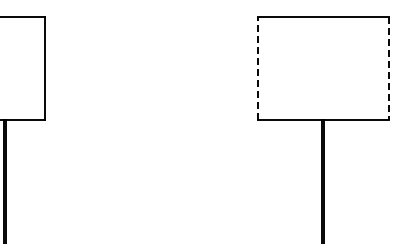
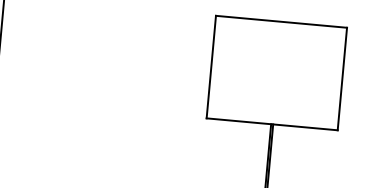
line: (257, 67) -> (211, 66), dashed -> solid
line: (389, 68) -> (342, 79), dashed -> solid

